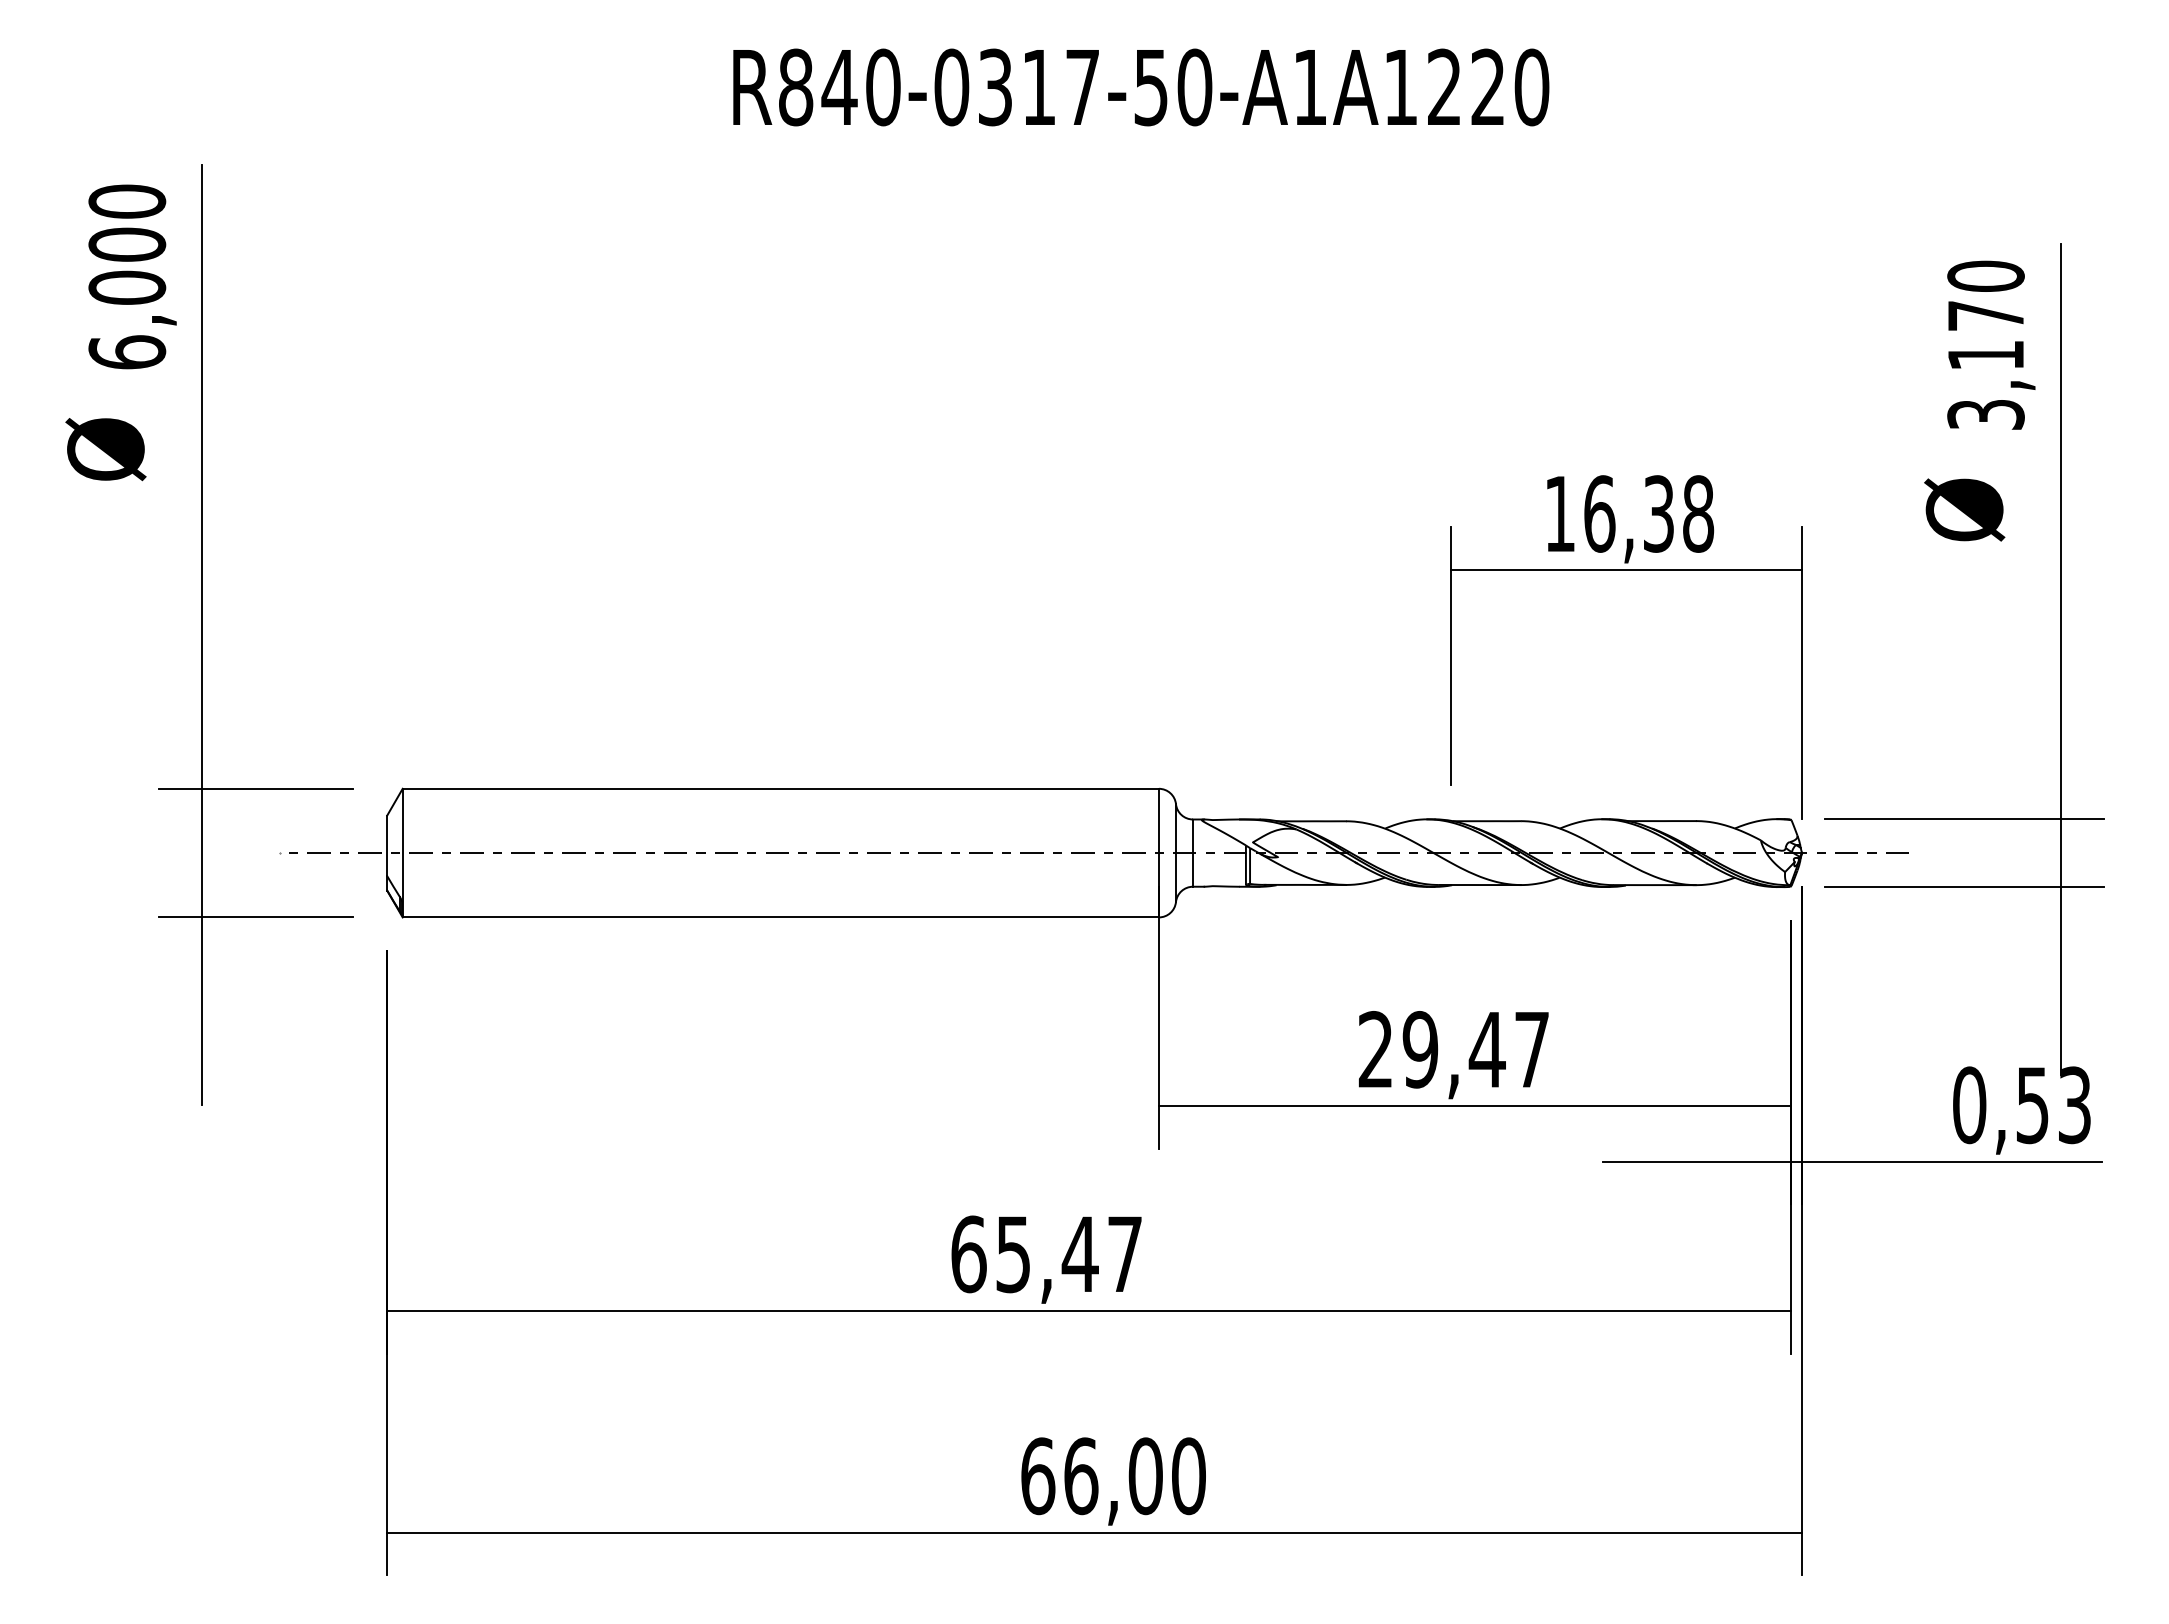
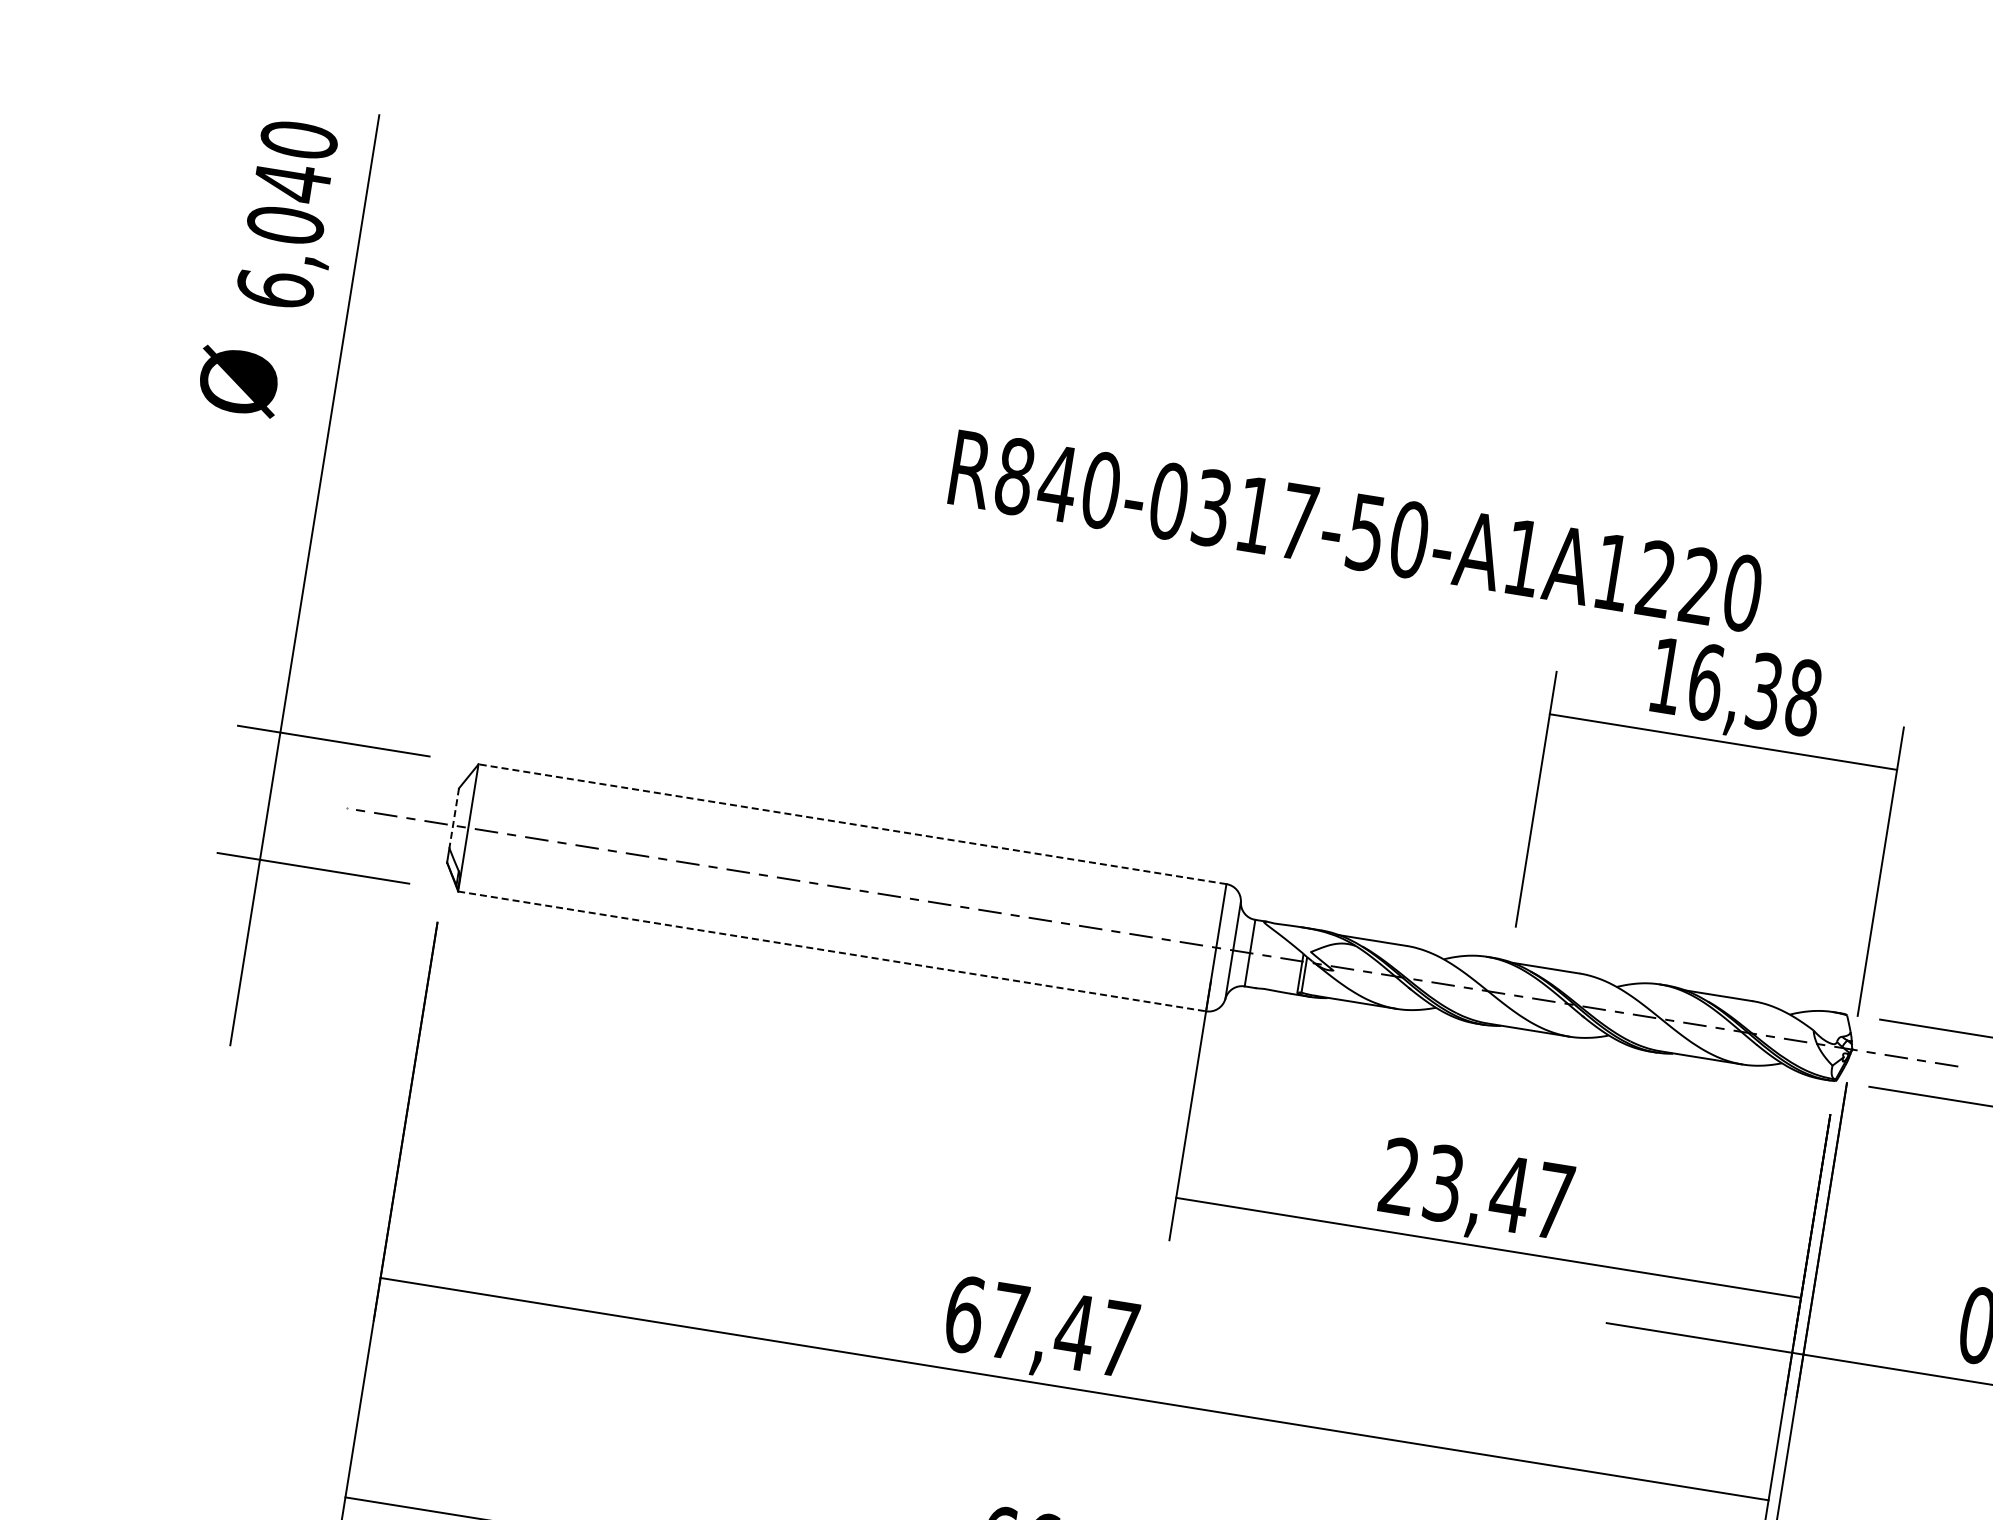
text: (1141, 87) -> (1356, 531), moved
text: (127, 244) -> (292, 182), 6,000 -> 6,040
line: (780, 788) -> (852, 823), solid -> dashed
line: (387, 846) -> (454, 818), solid -> dashed
line: (781, 917) -> (832, 951), solid -> dashed
text: (1420, 1049) -> (1443, 1183), 29,47 -> 23,47
text: (1012, 1254) -> (1007, 1321), 65,47 -> 67,47

